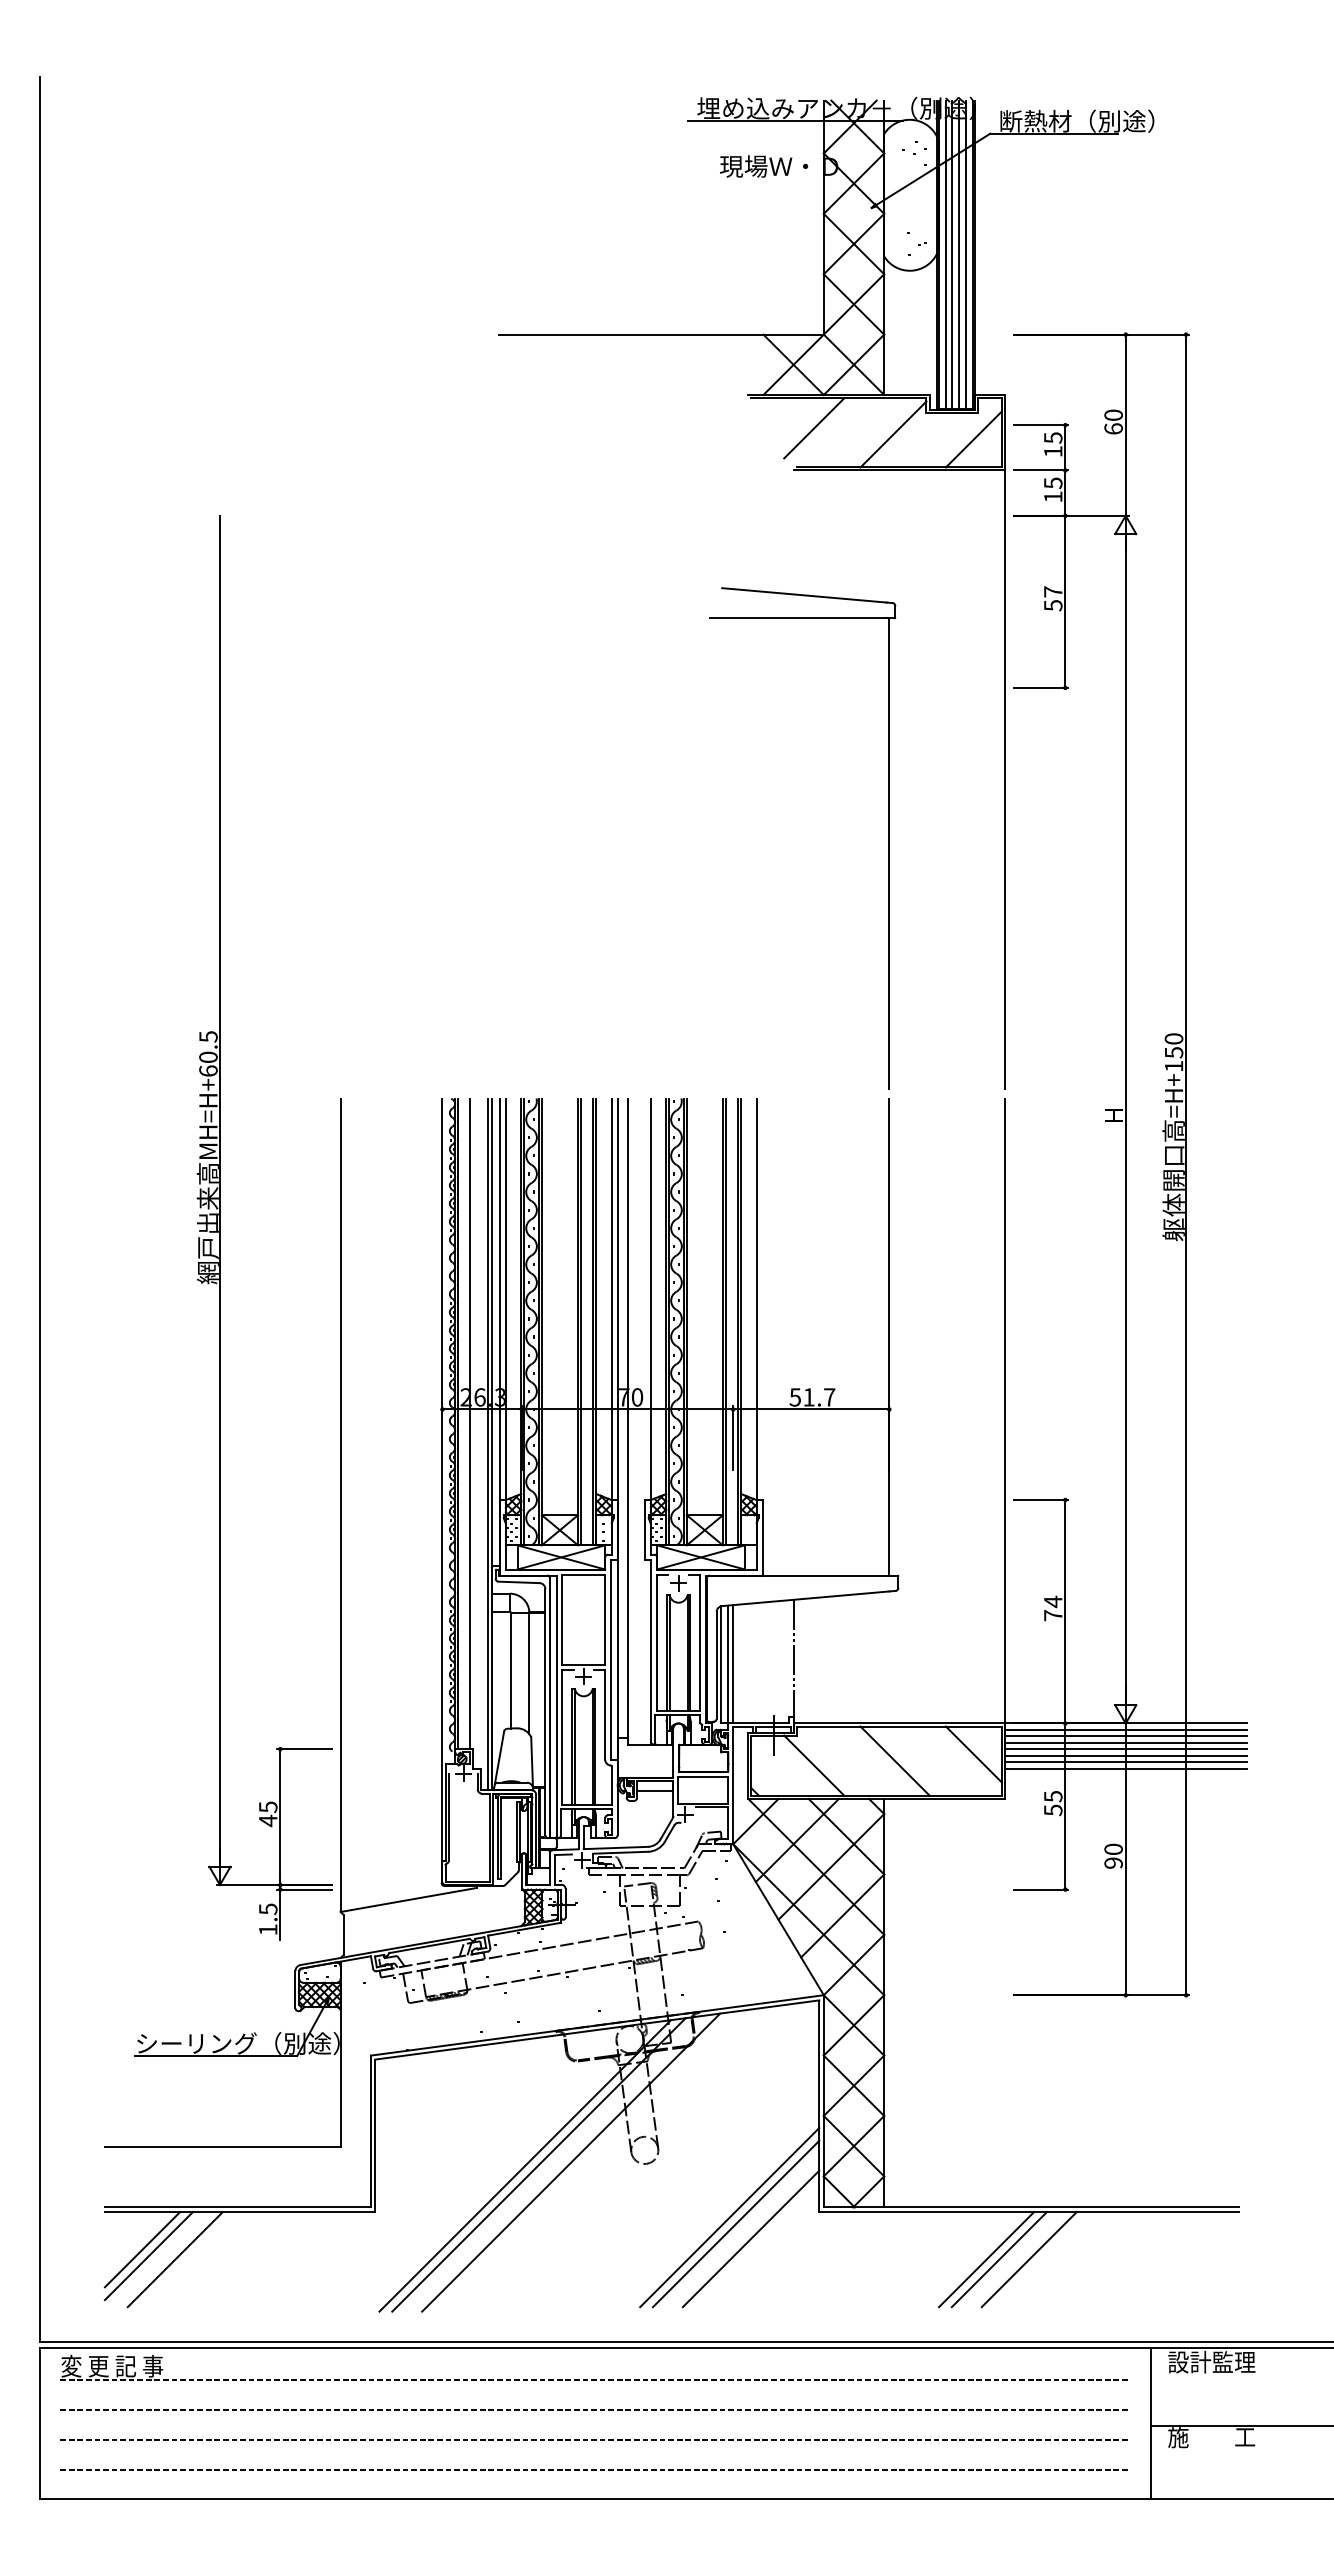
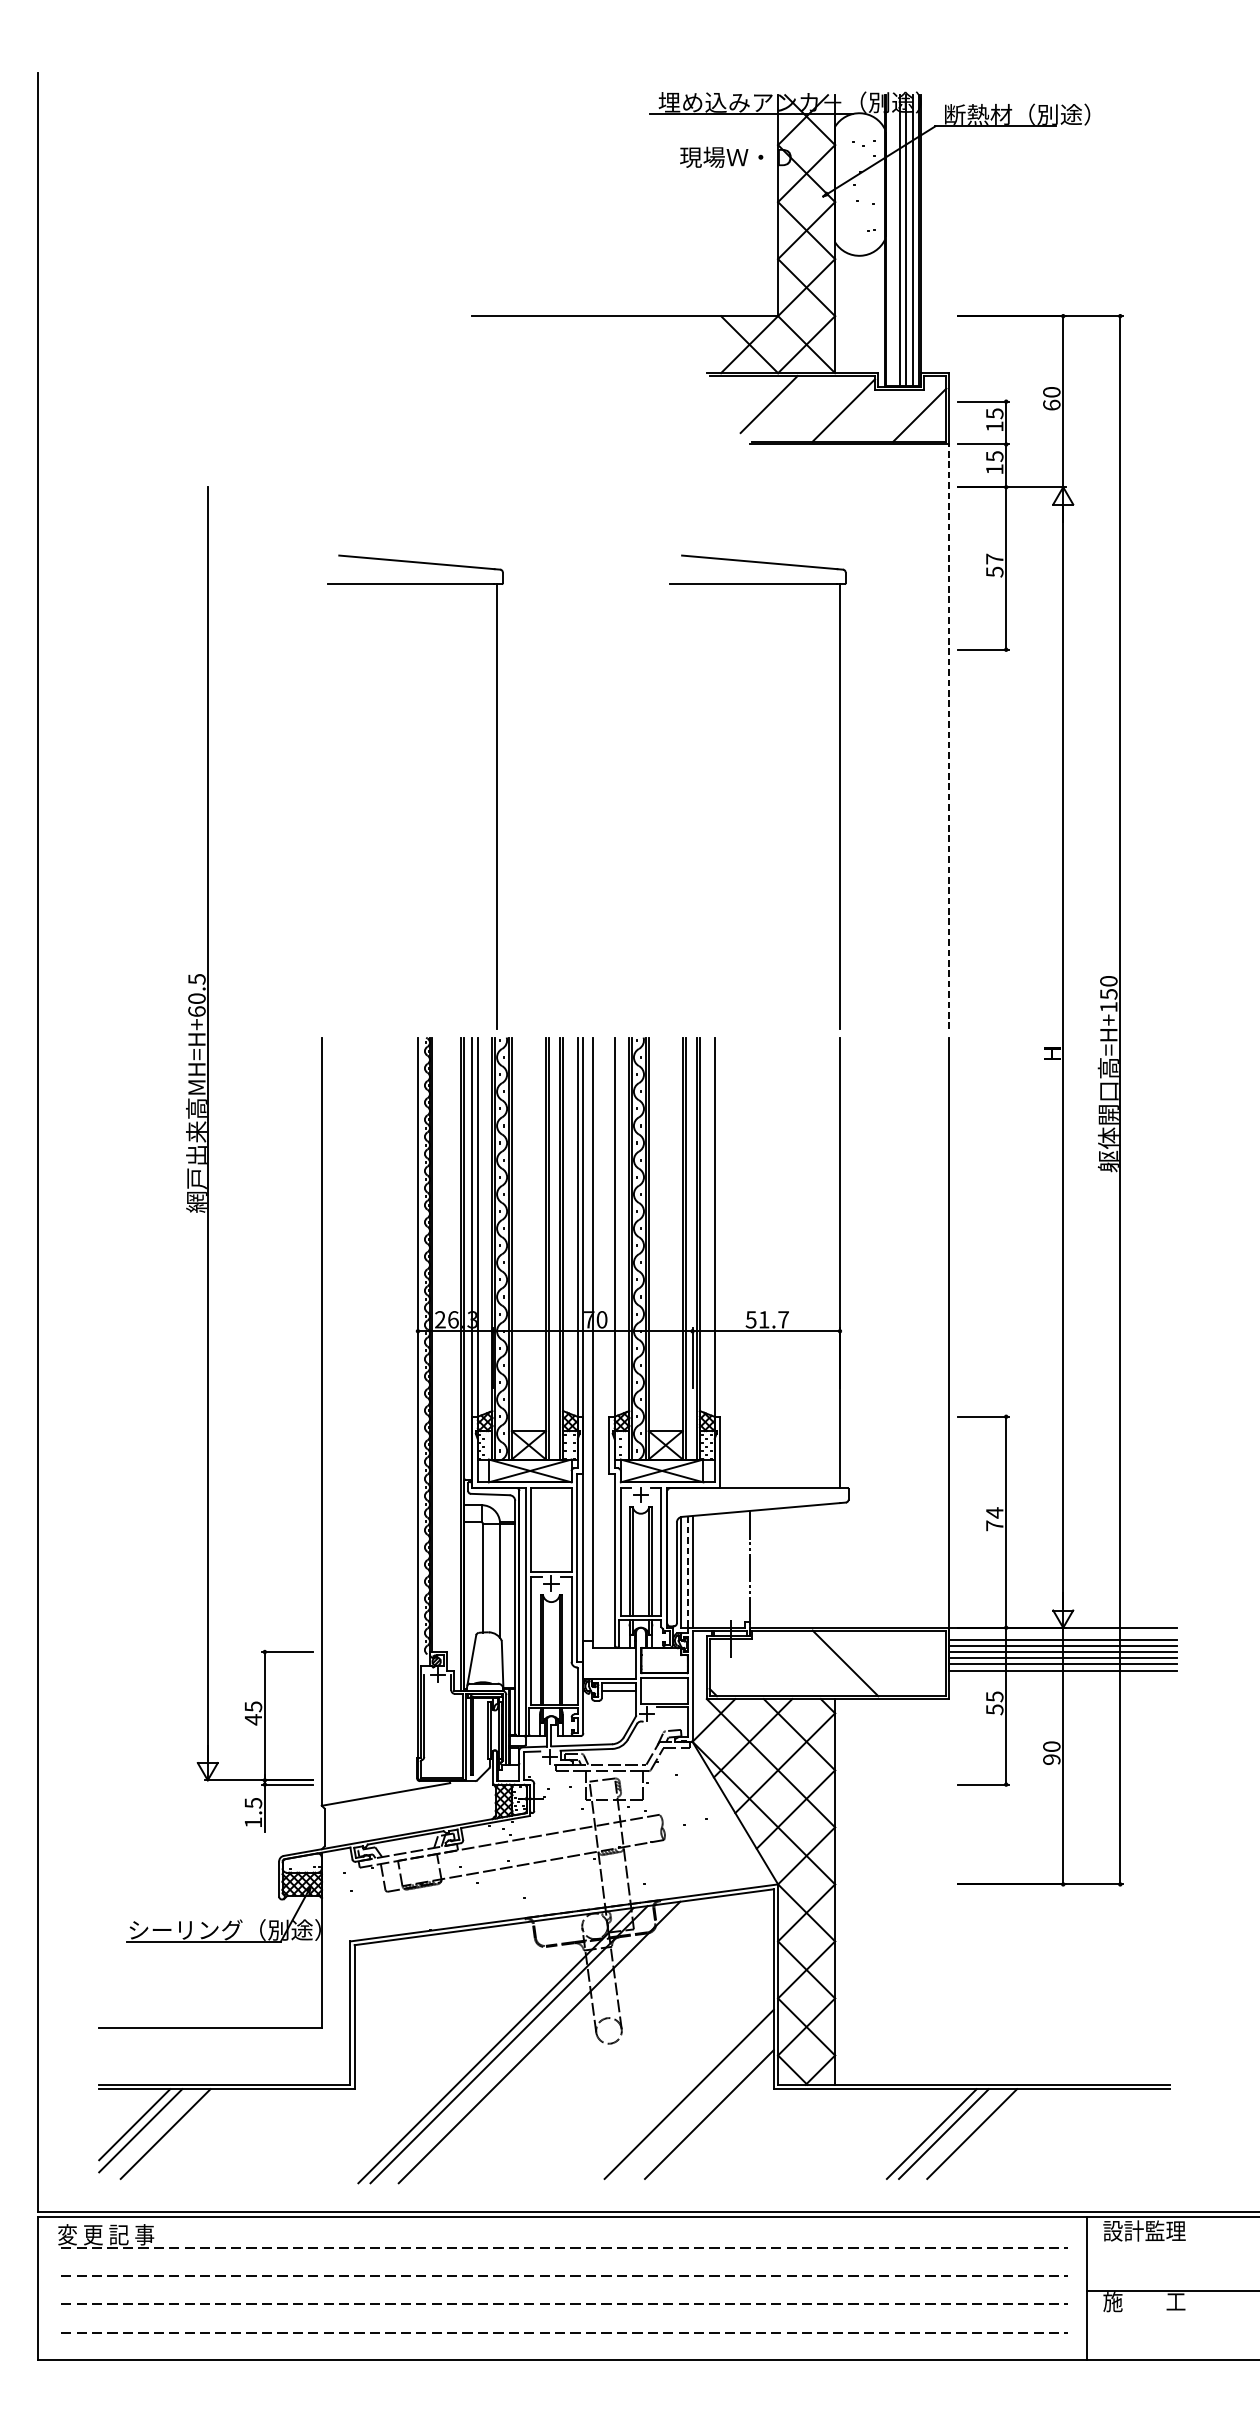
line: (945, 254) -> (893, 240), removed
line: (1004, 779) -> (948, 736), solid -> dashed
part: (525, 838) -> (496, 791), added
line: (470, 1423) -> (444, 1344), removed
line: (728, 1664) -> (688, 1572), solid -> dashed
line: (1125, 1729) -> (1063, 1633), removed
line: (973, 1754) -> (919, 1657), removed
line: (814, 1765) -> (769, 1667), removed
line: (735, 2223) -> (694, 2099), removed

